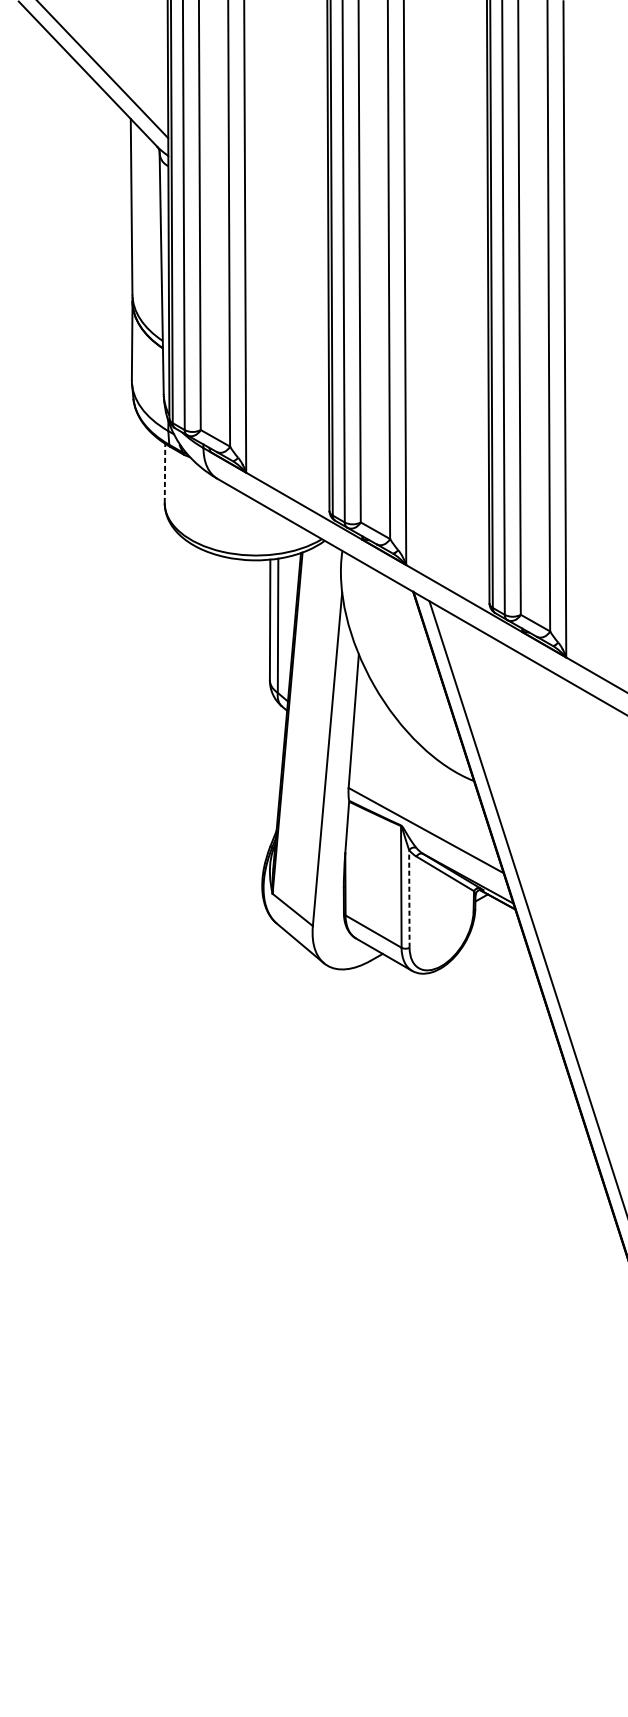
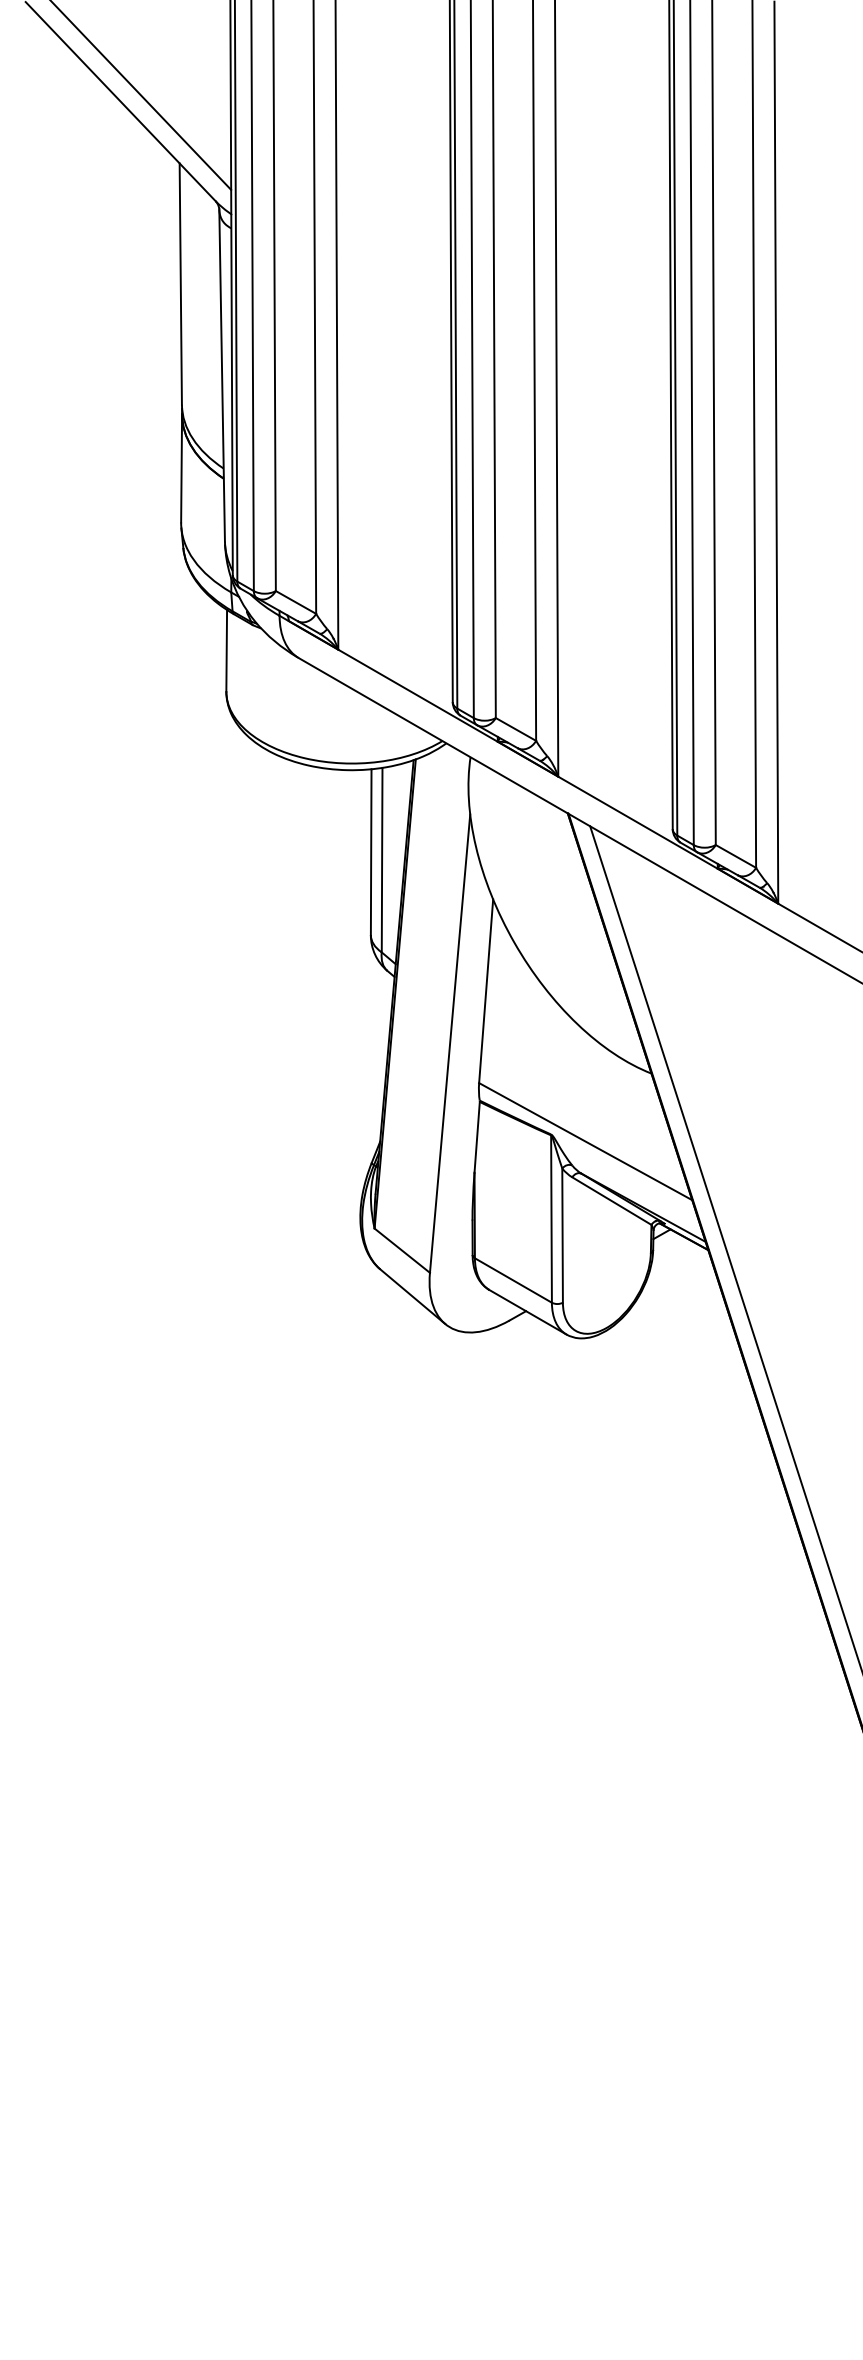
line: (164, 473) -> (226, 650), dashed -> solid
line: (409, 898) -> (562, 1235), dashed -> solid

